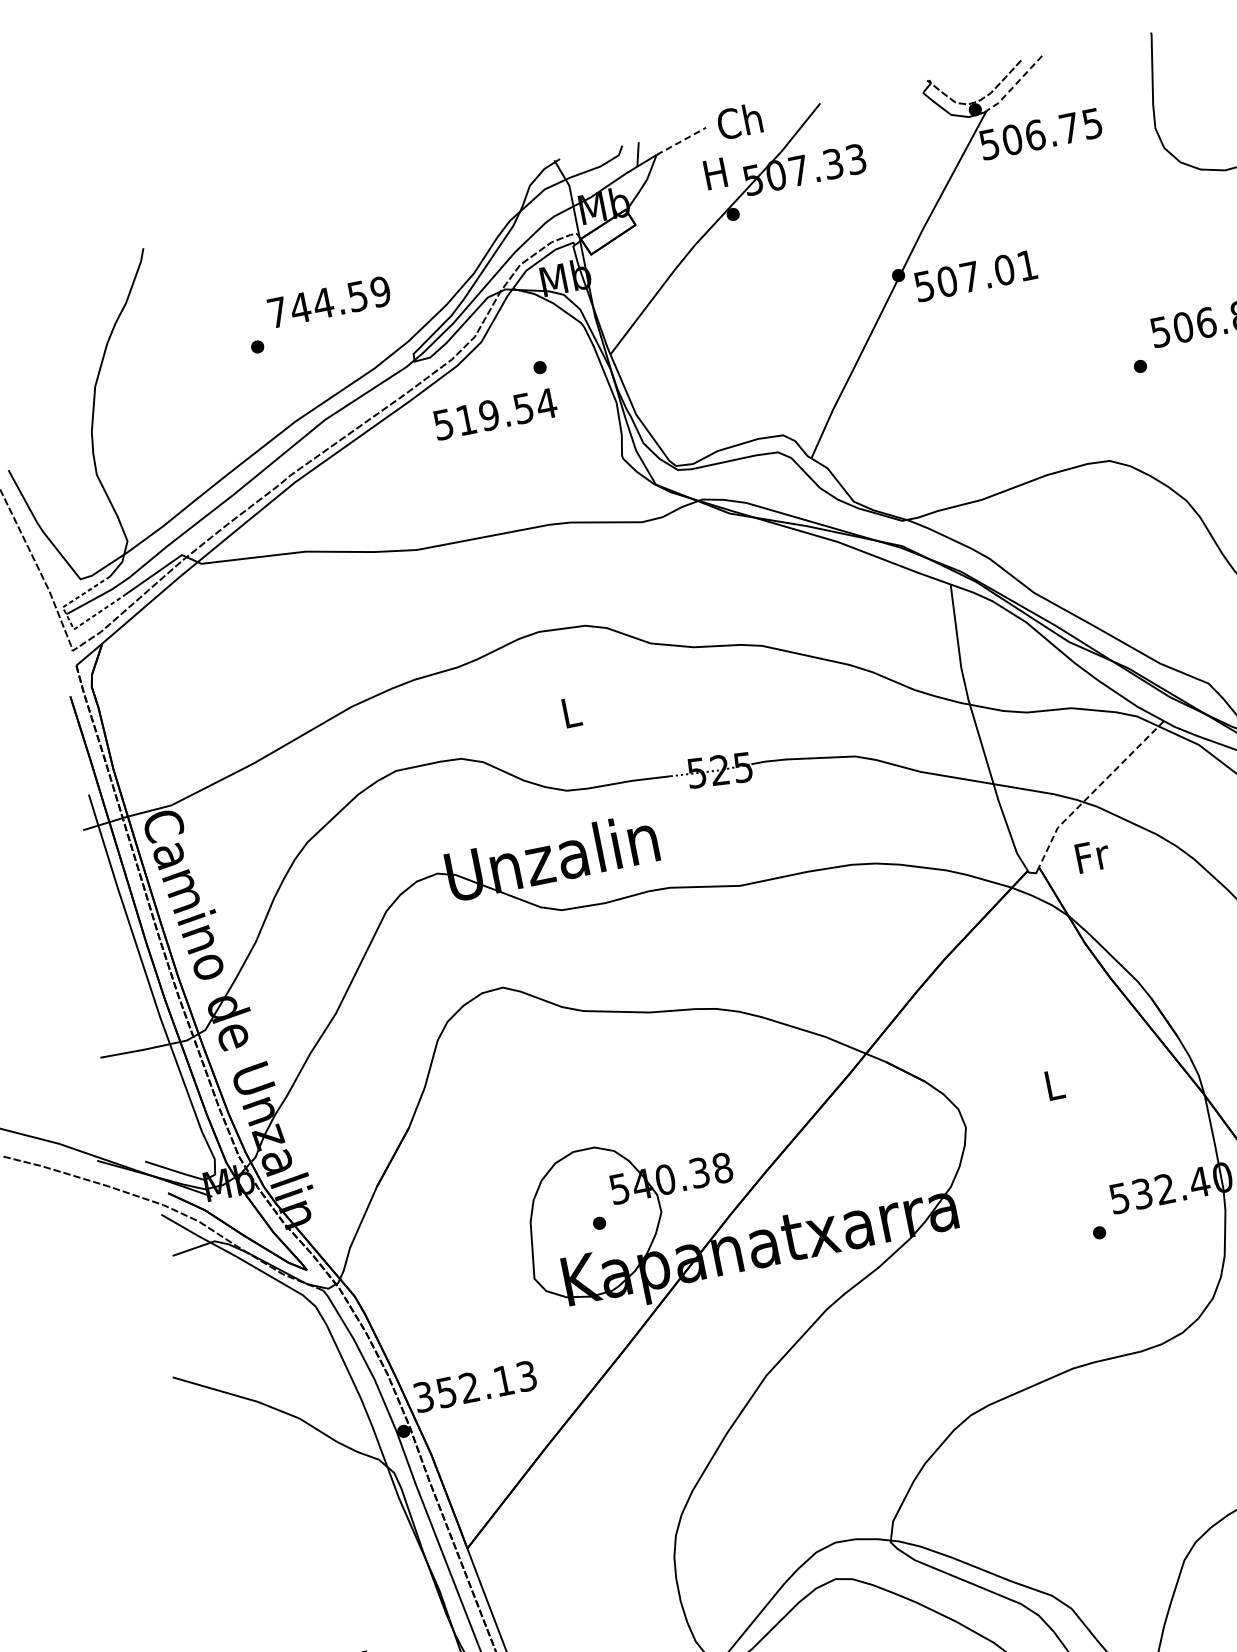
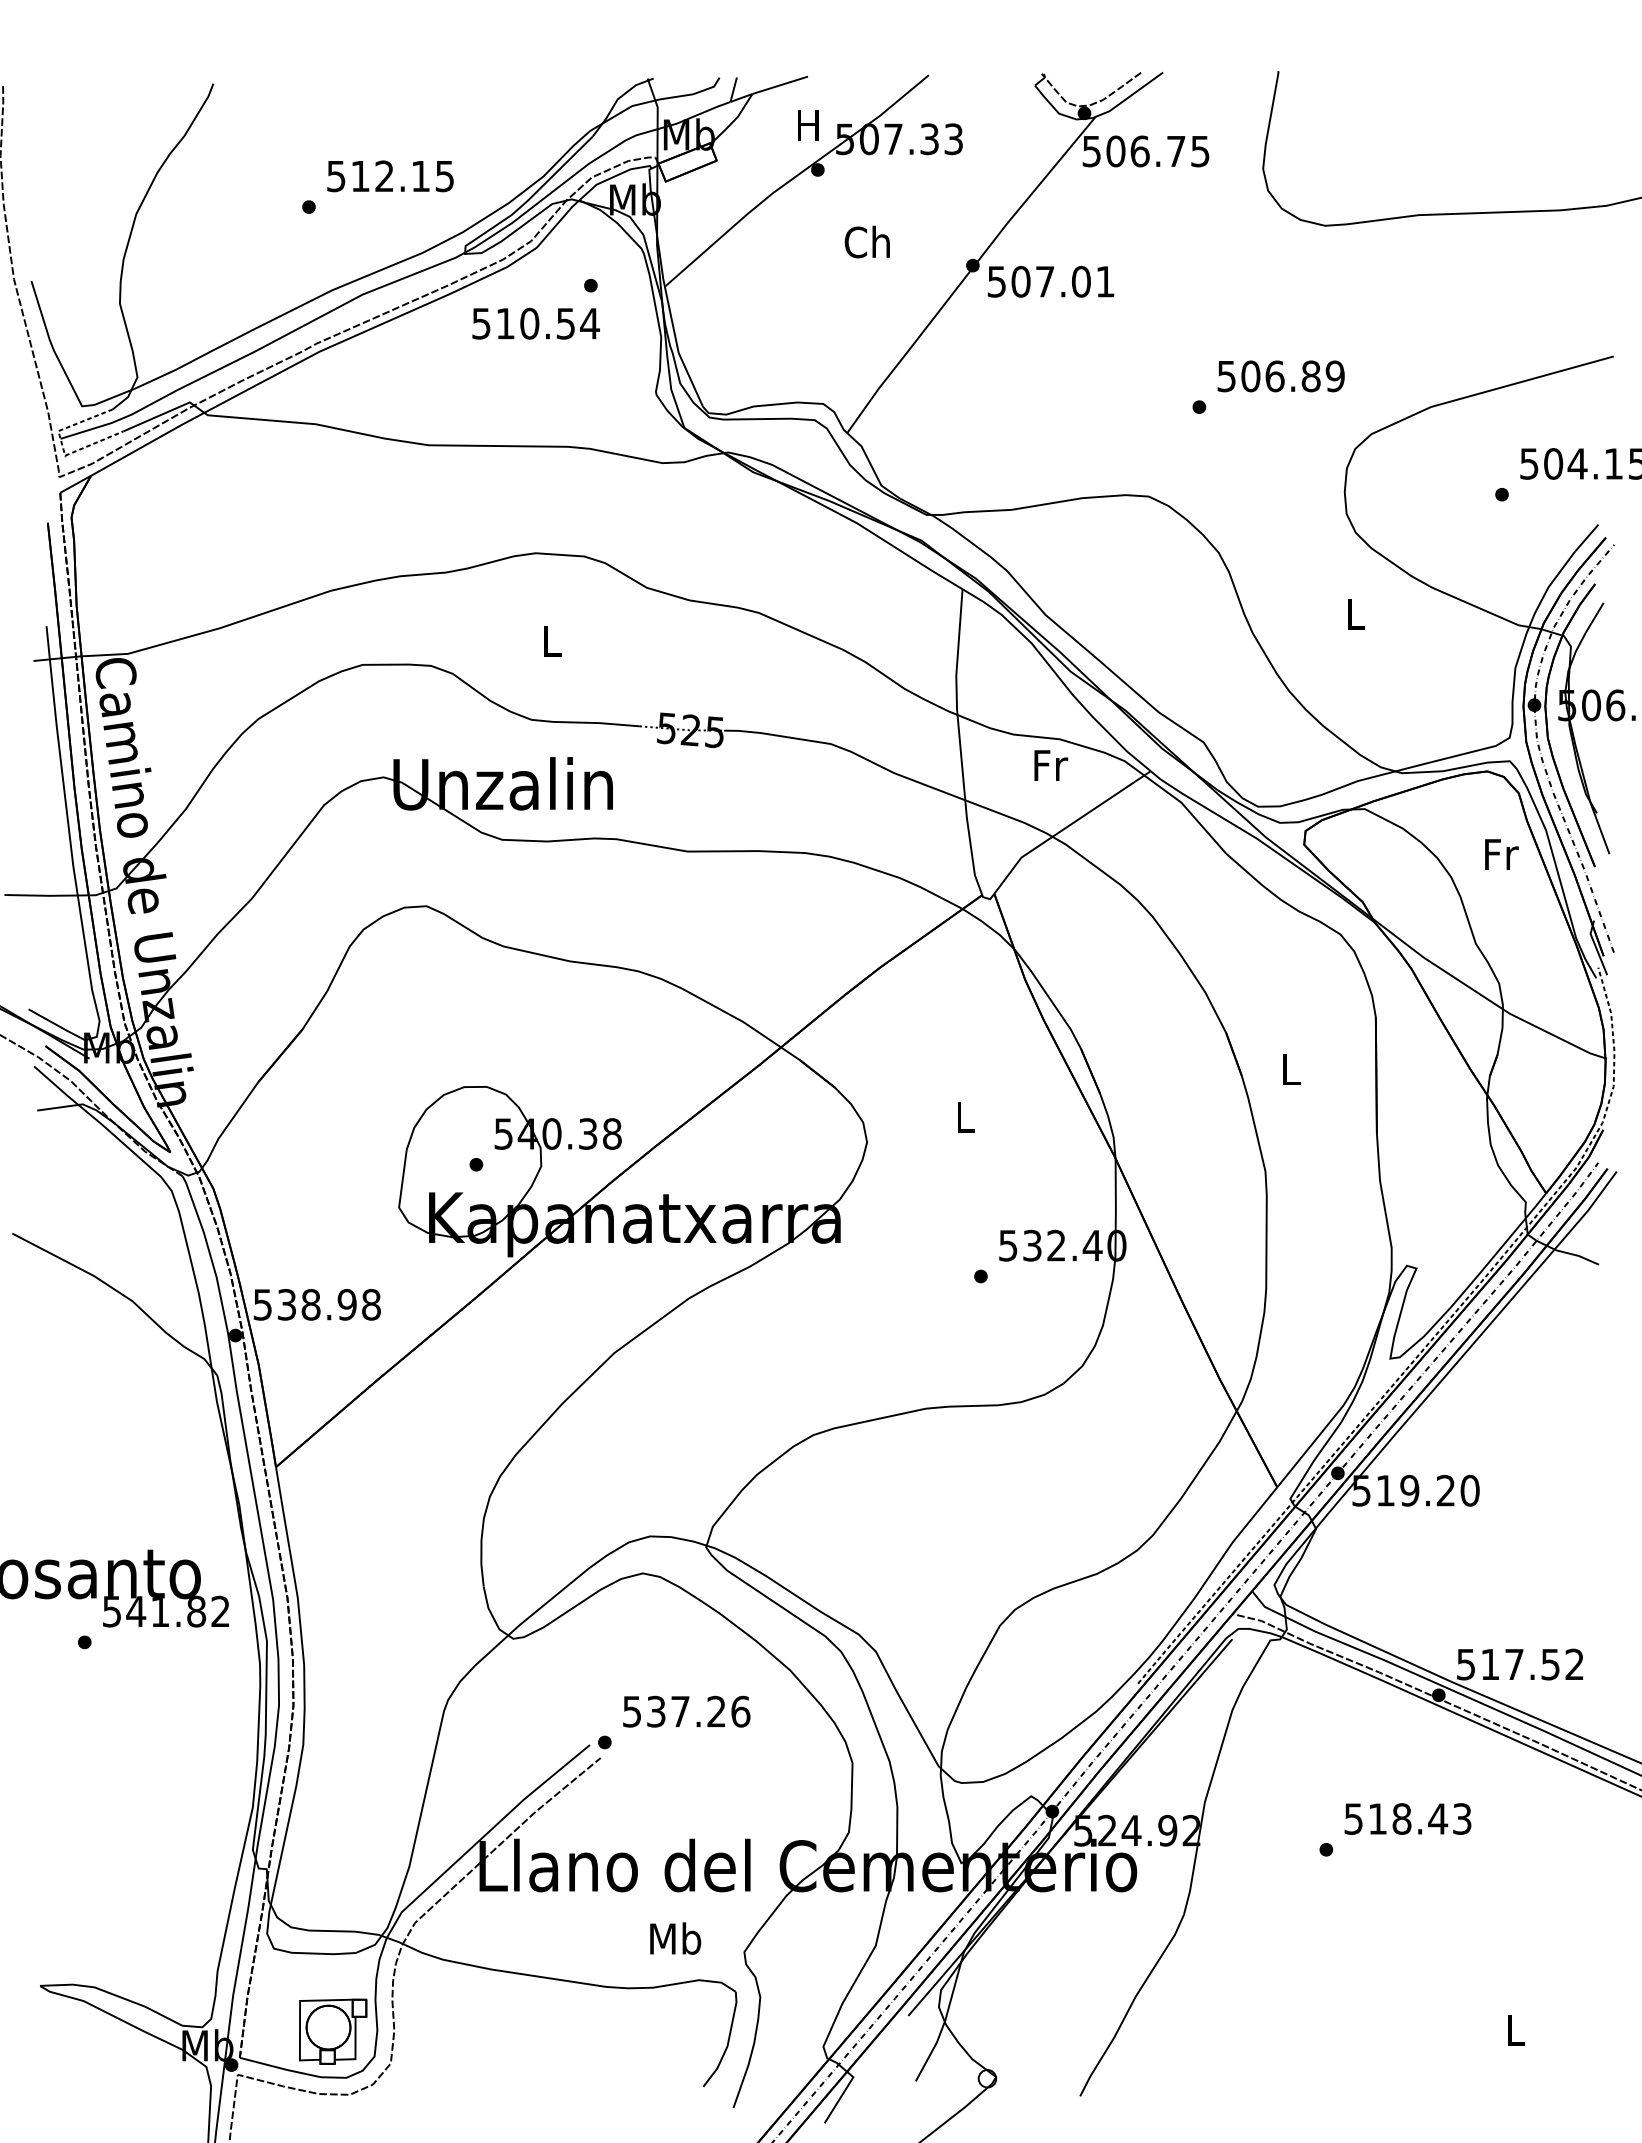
line: (1014, 85) -> (1129, 96), dashed -> solid
text: (738, 121) -> (866, 241), moved
line: (681, 141) -> (780, 85), dashed -> solid
text: (329, 302) -> (390, 176), 744.59 -> 512.15
text: (489, 415) -> (529, 323), 519.54 -> 510.54
line: (1094, 790) -> (1066, 827), dashed -> solid
text: (1093, 856) -> (1051, 765), moved
text: (475, 1386) -> (317, 1304), 352.13 -> 538.98

